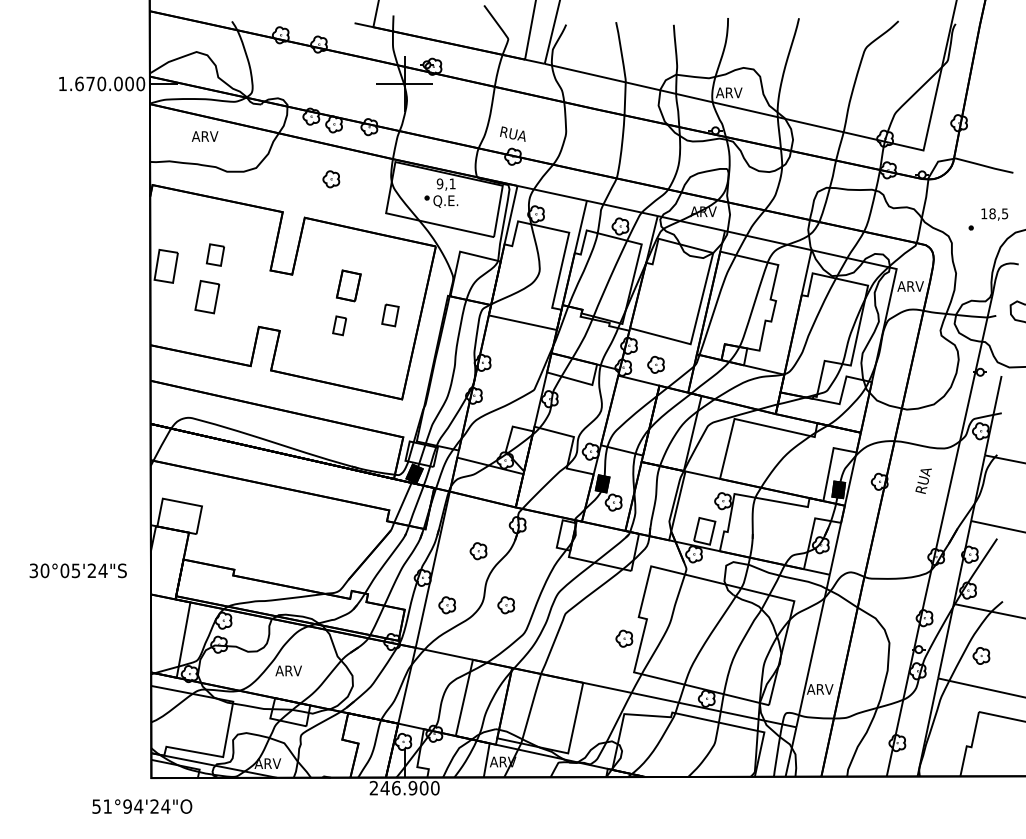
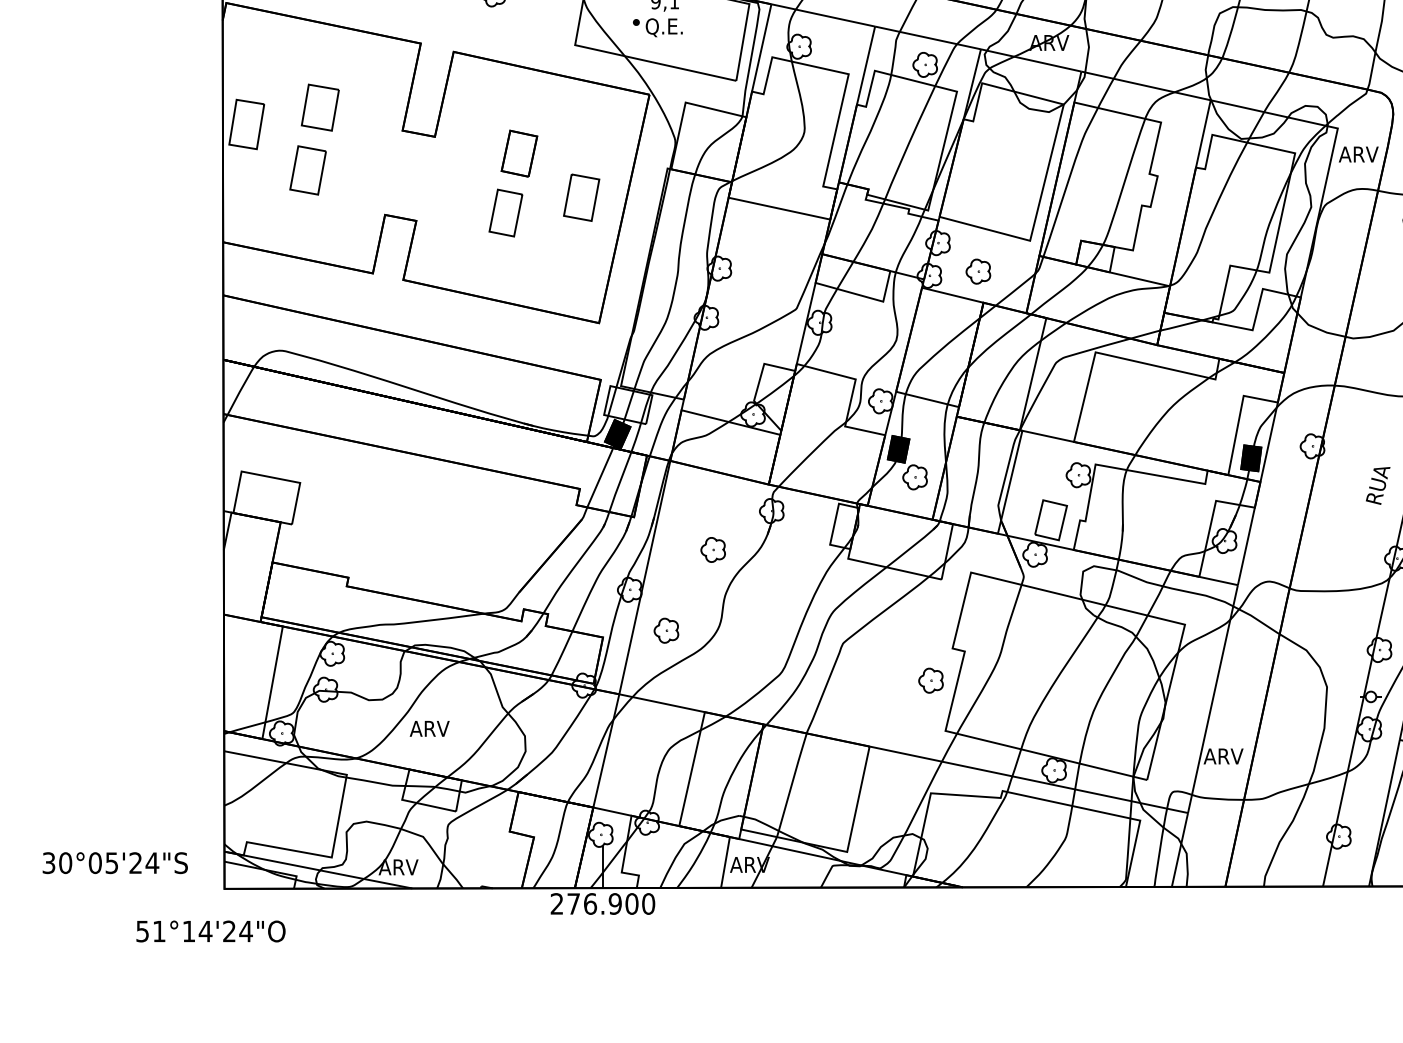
part: (215, 254) -> (320, 106), size x1.43
part: (390, 315) -> (581, 197), size x1.43
part: (339, 325) -> (505, 212), size x1.67
text: (923, 480) -> (1377, 484), moved
text: (77, 570) -> (114, 862), moved
part: (505, 605) -> (753, 631), removed
text: (384, 788) -> (572, 904), 246.900 -> 276.900
text: (127, 806) -> (188, 931), 51°94'24"O -> 51°14'24"O

